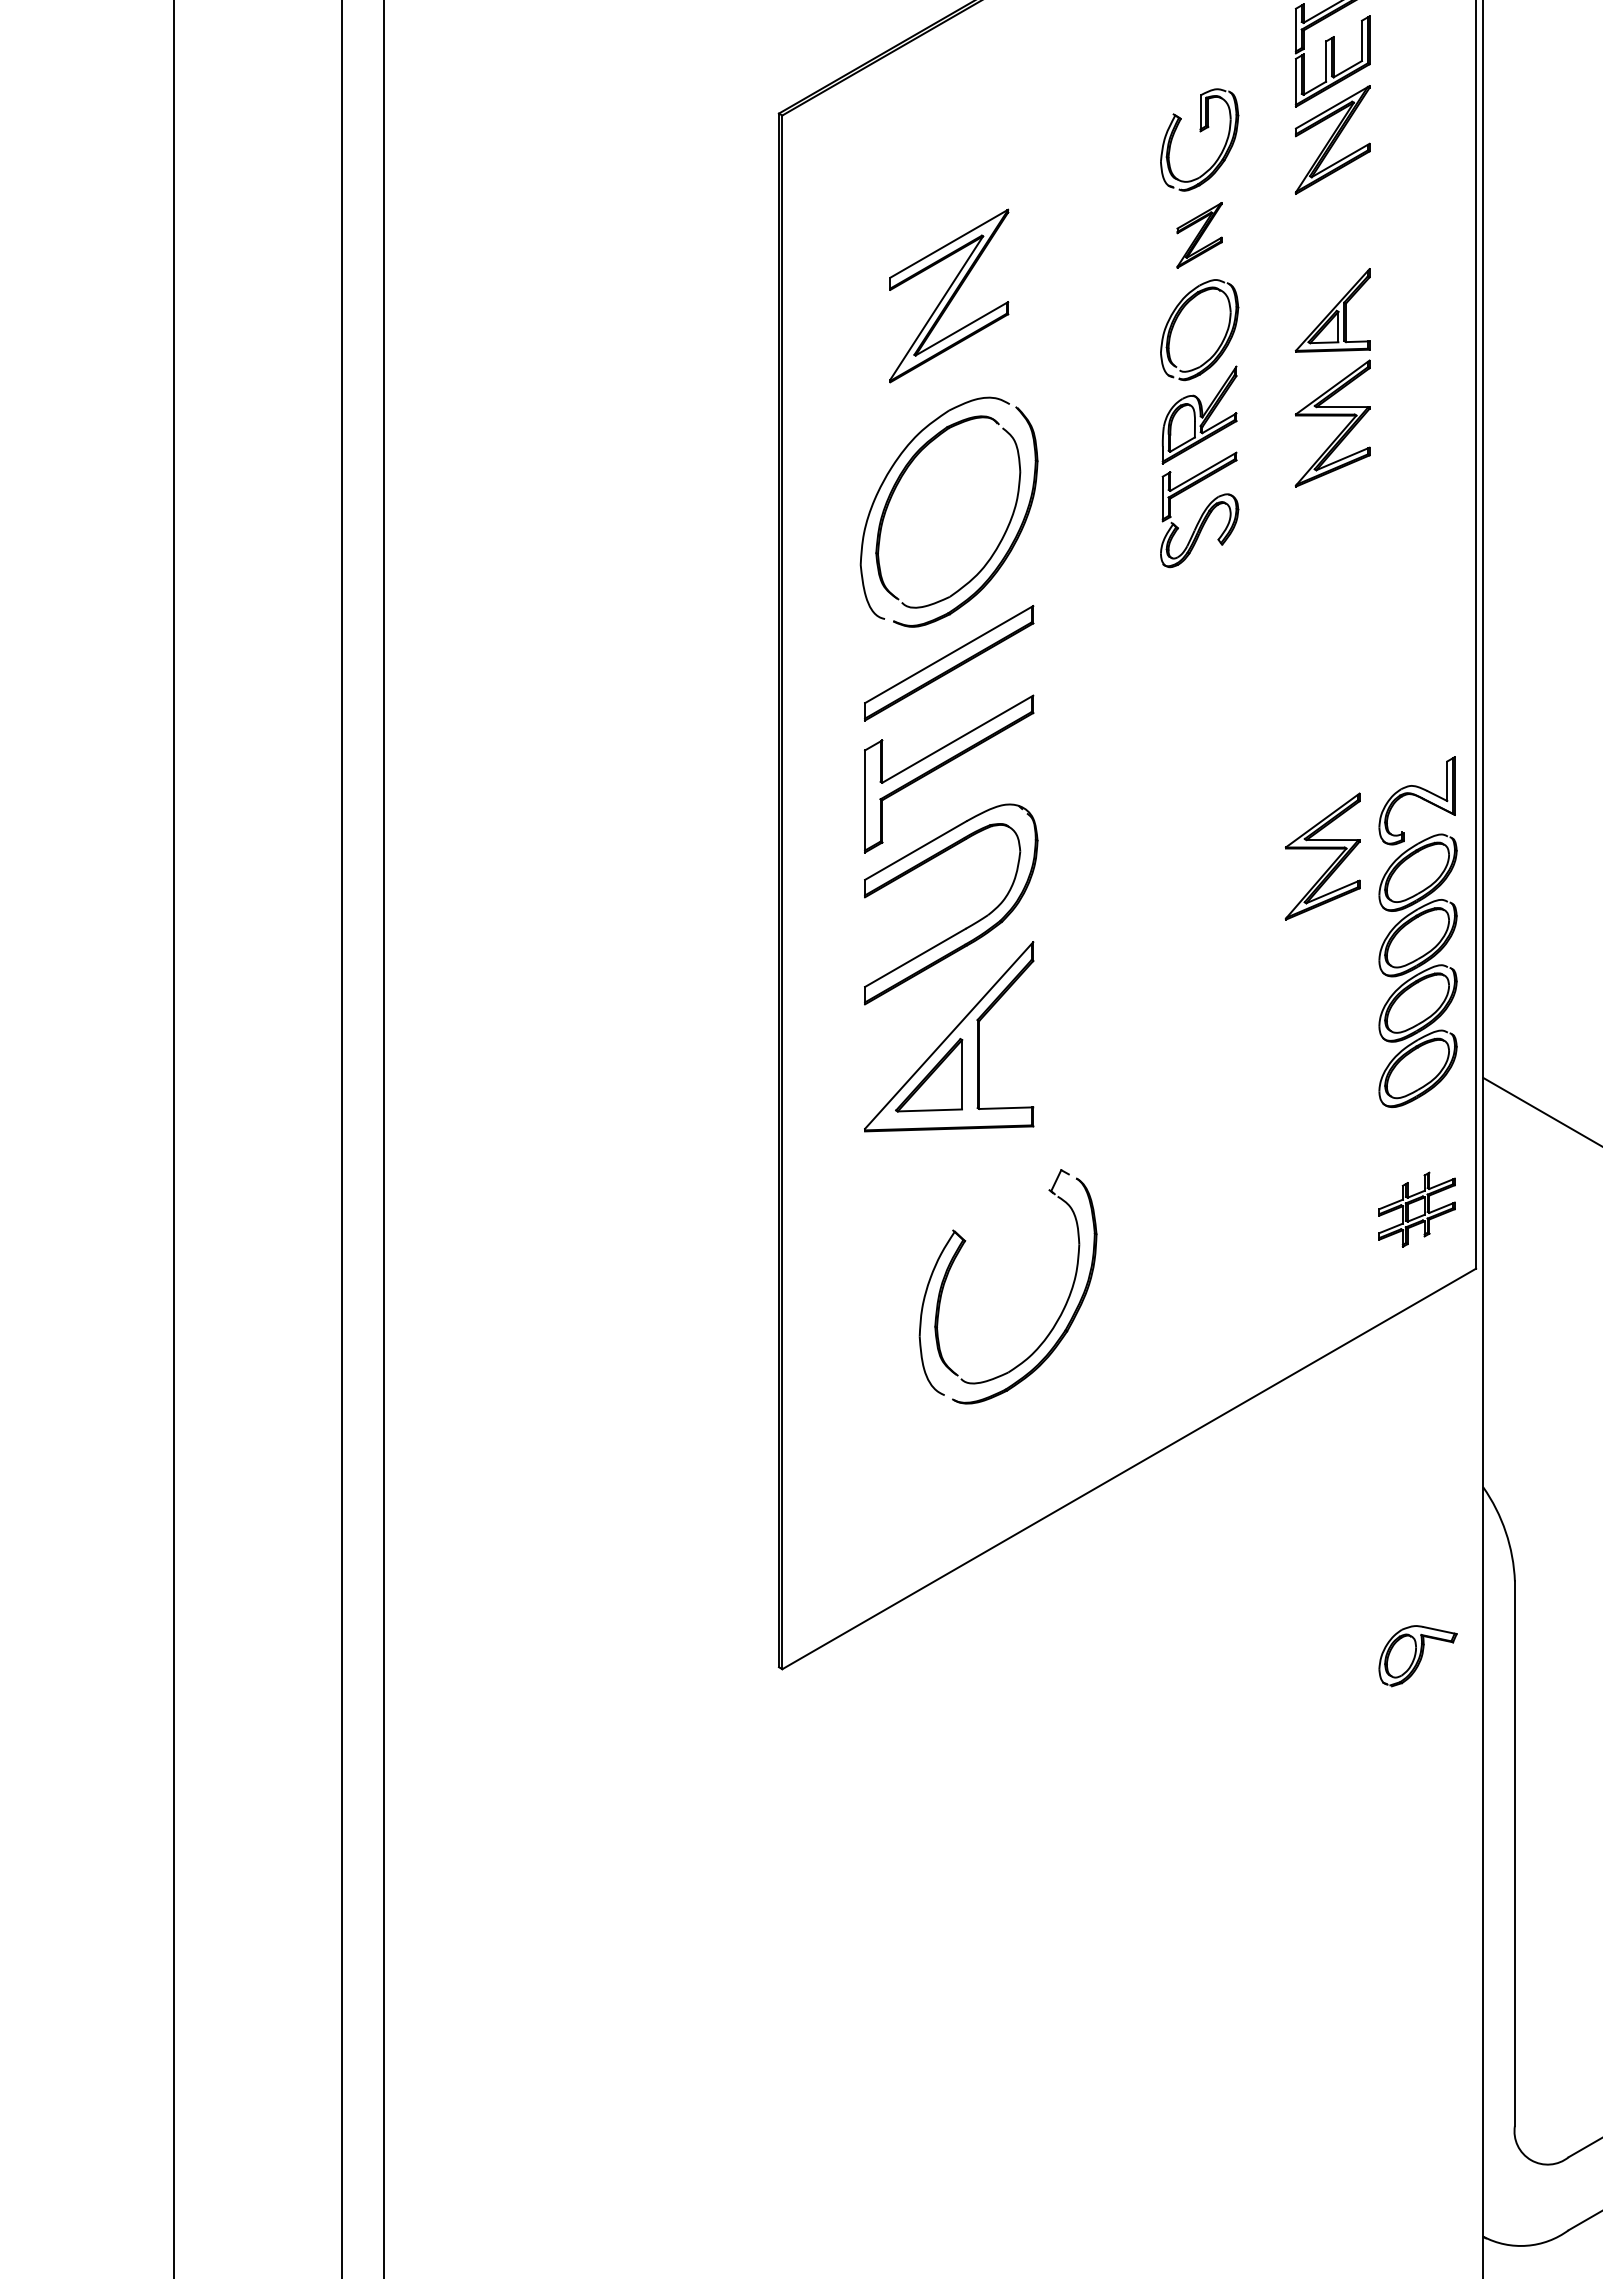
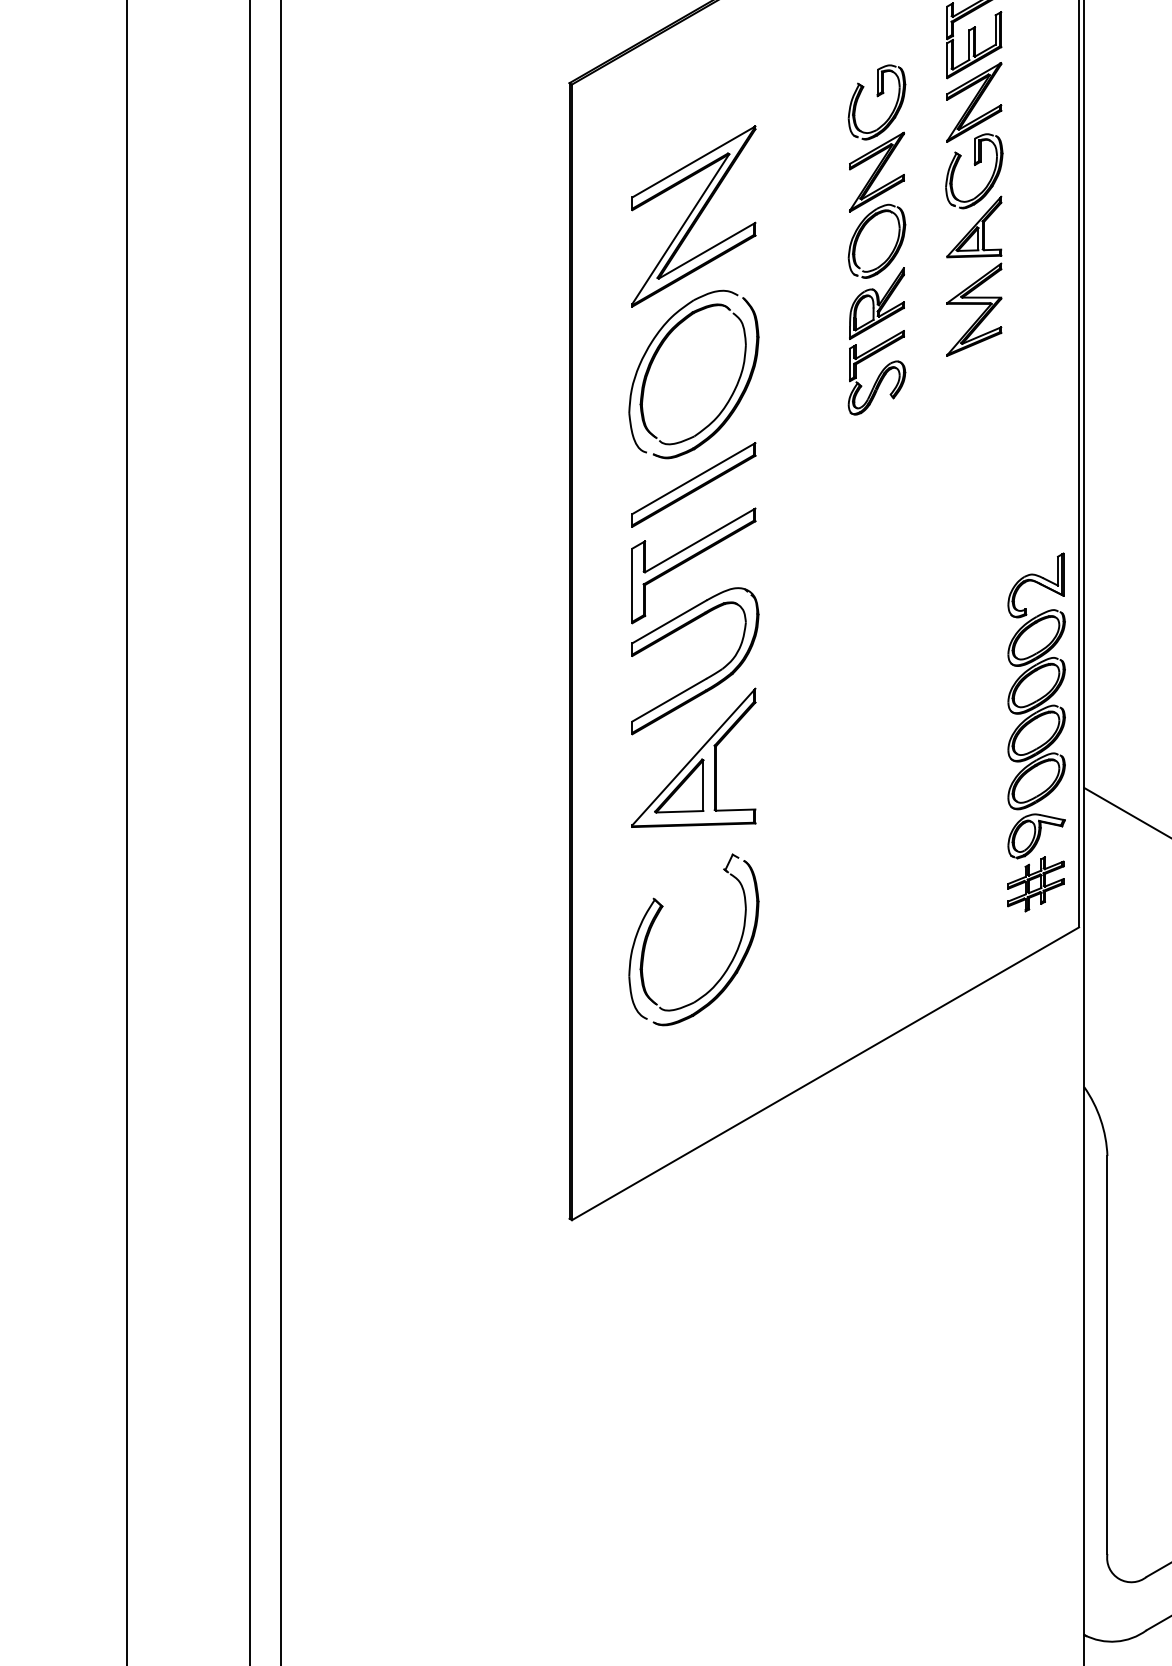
part: (1333, 226) -> (974, 165), added
part: (1199, 235) -> (876, 172), size x1.67
part: (949, 295) -> (694, 216), size x1.43
part: (1322, 849) -> (966, 621), removed
part: (957, 1256) -> (656, 917), moved
part: (1417, 1656) -> (1036, 836), moved

